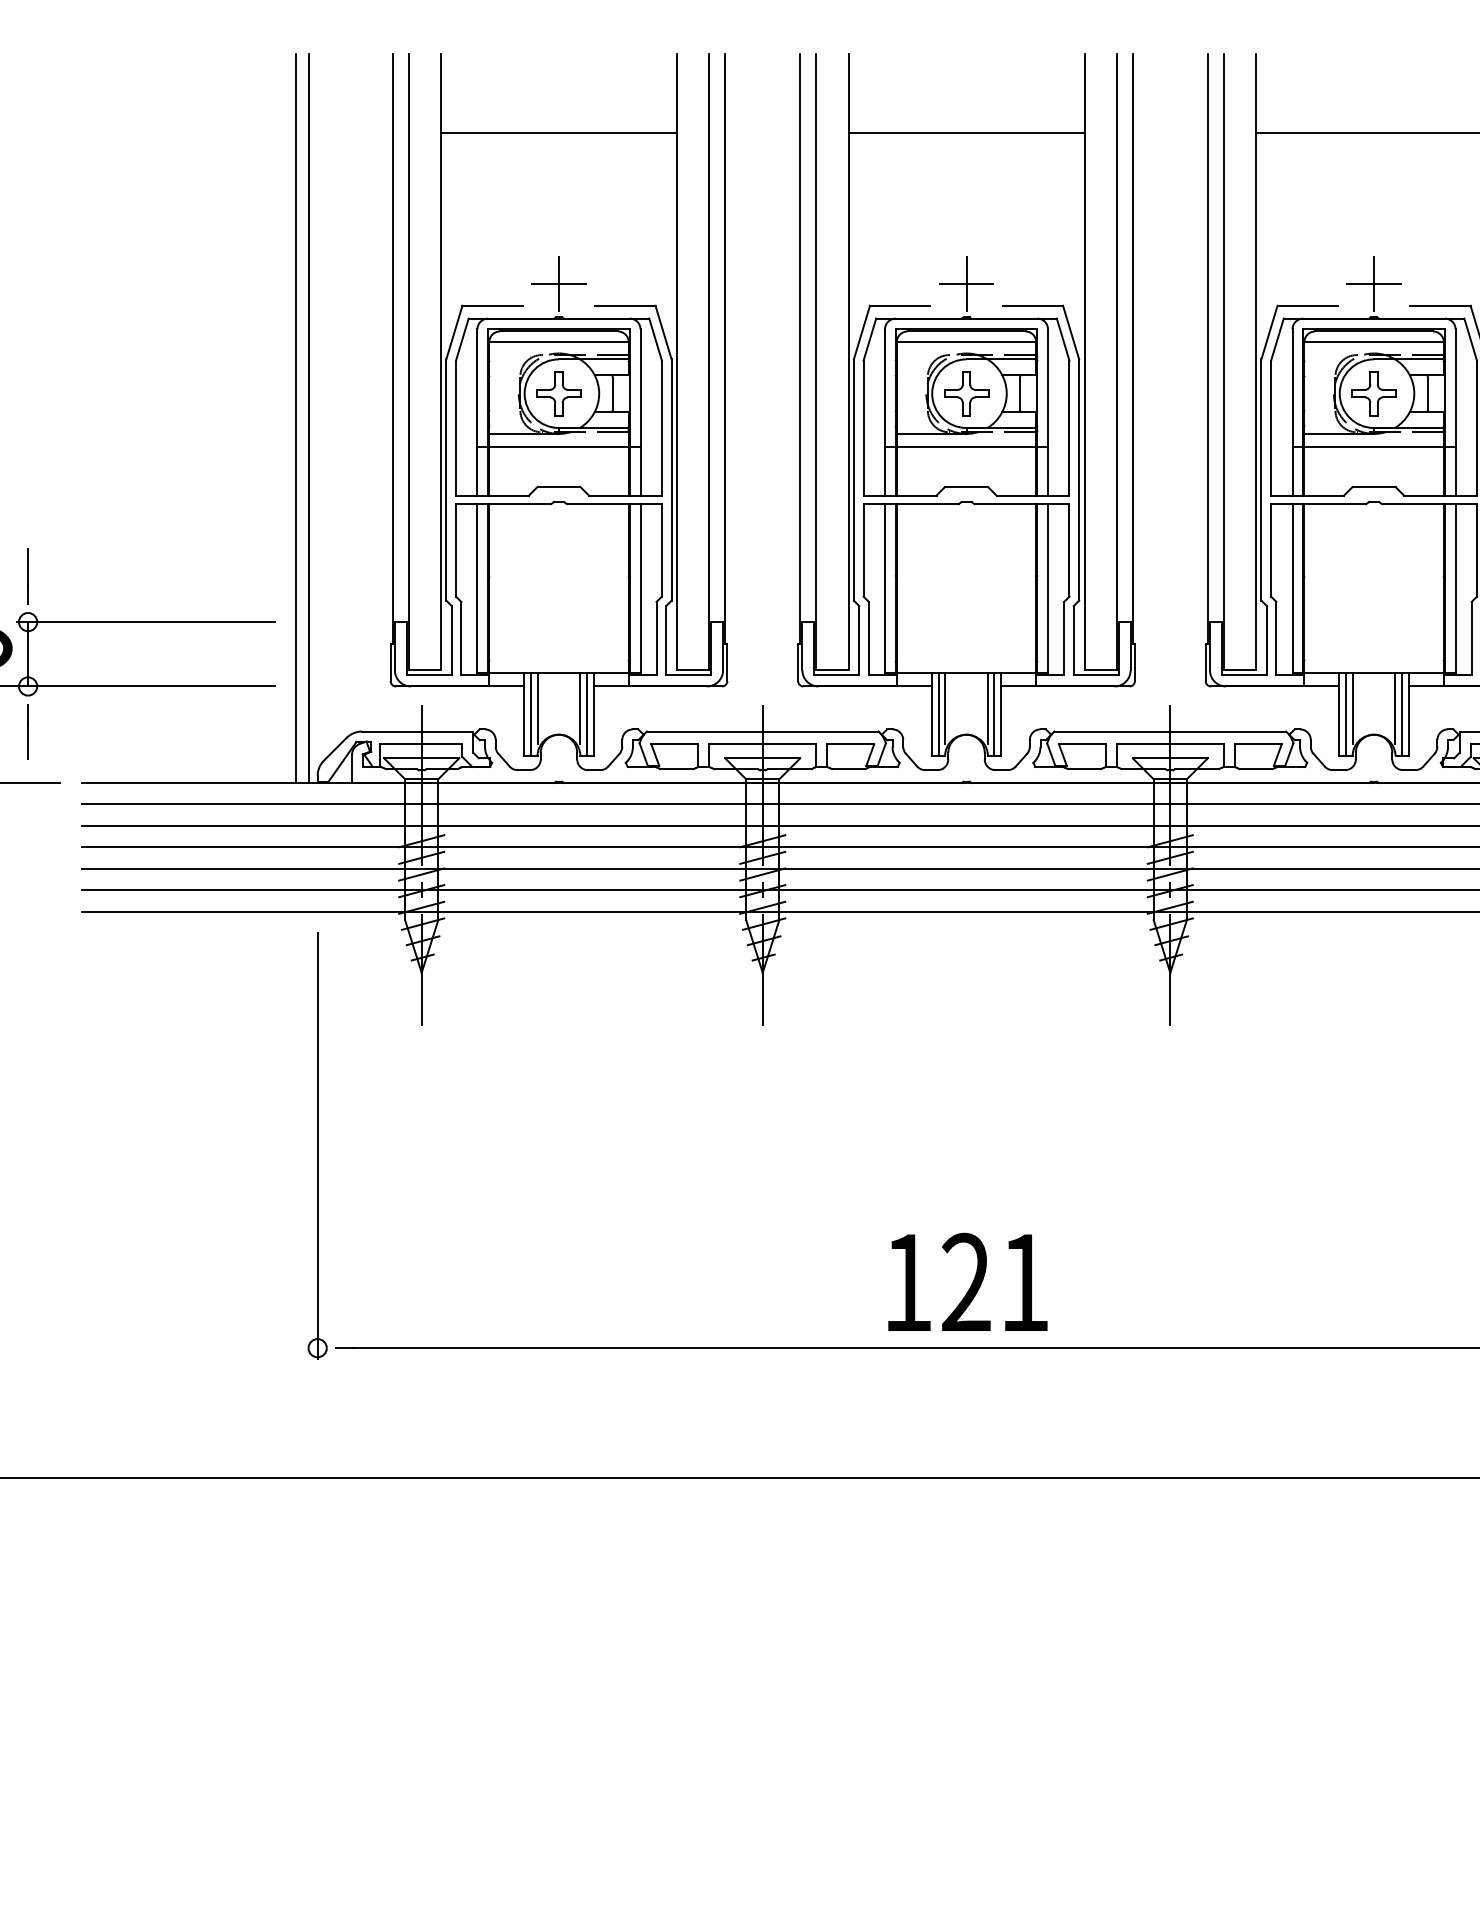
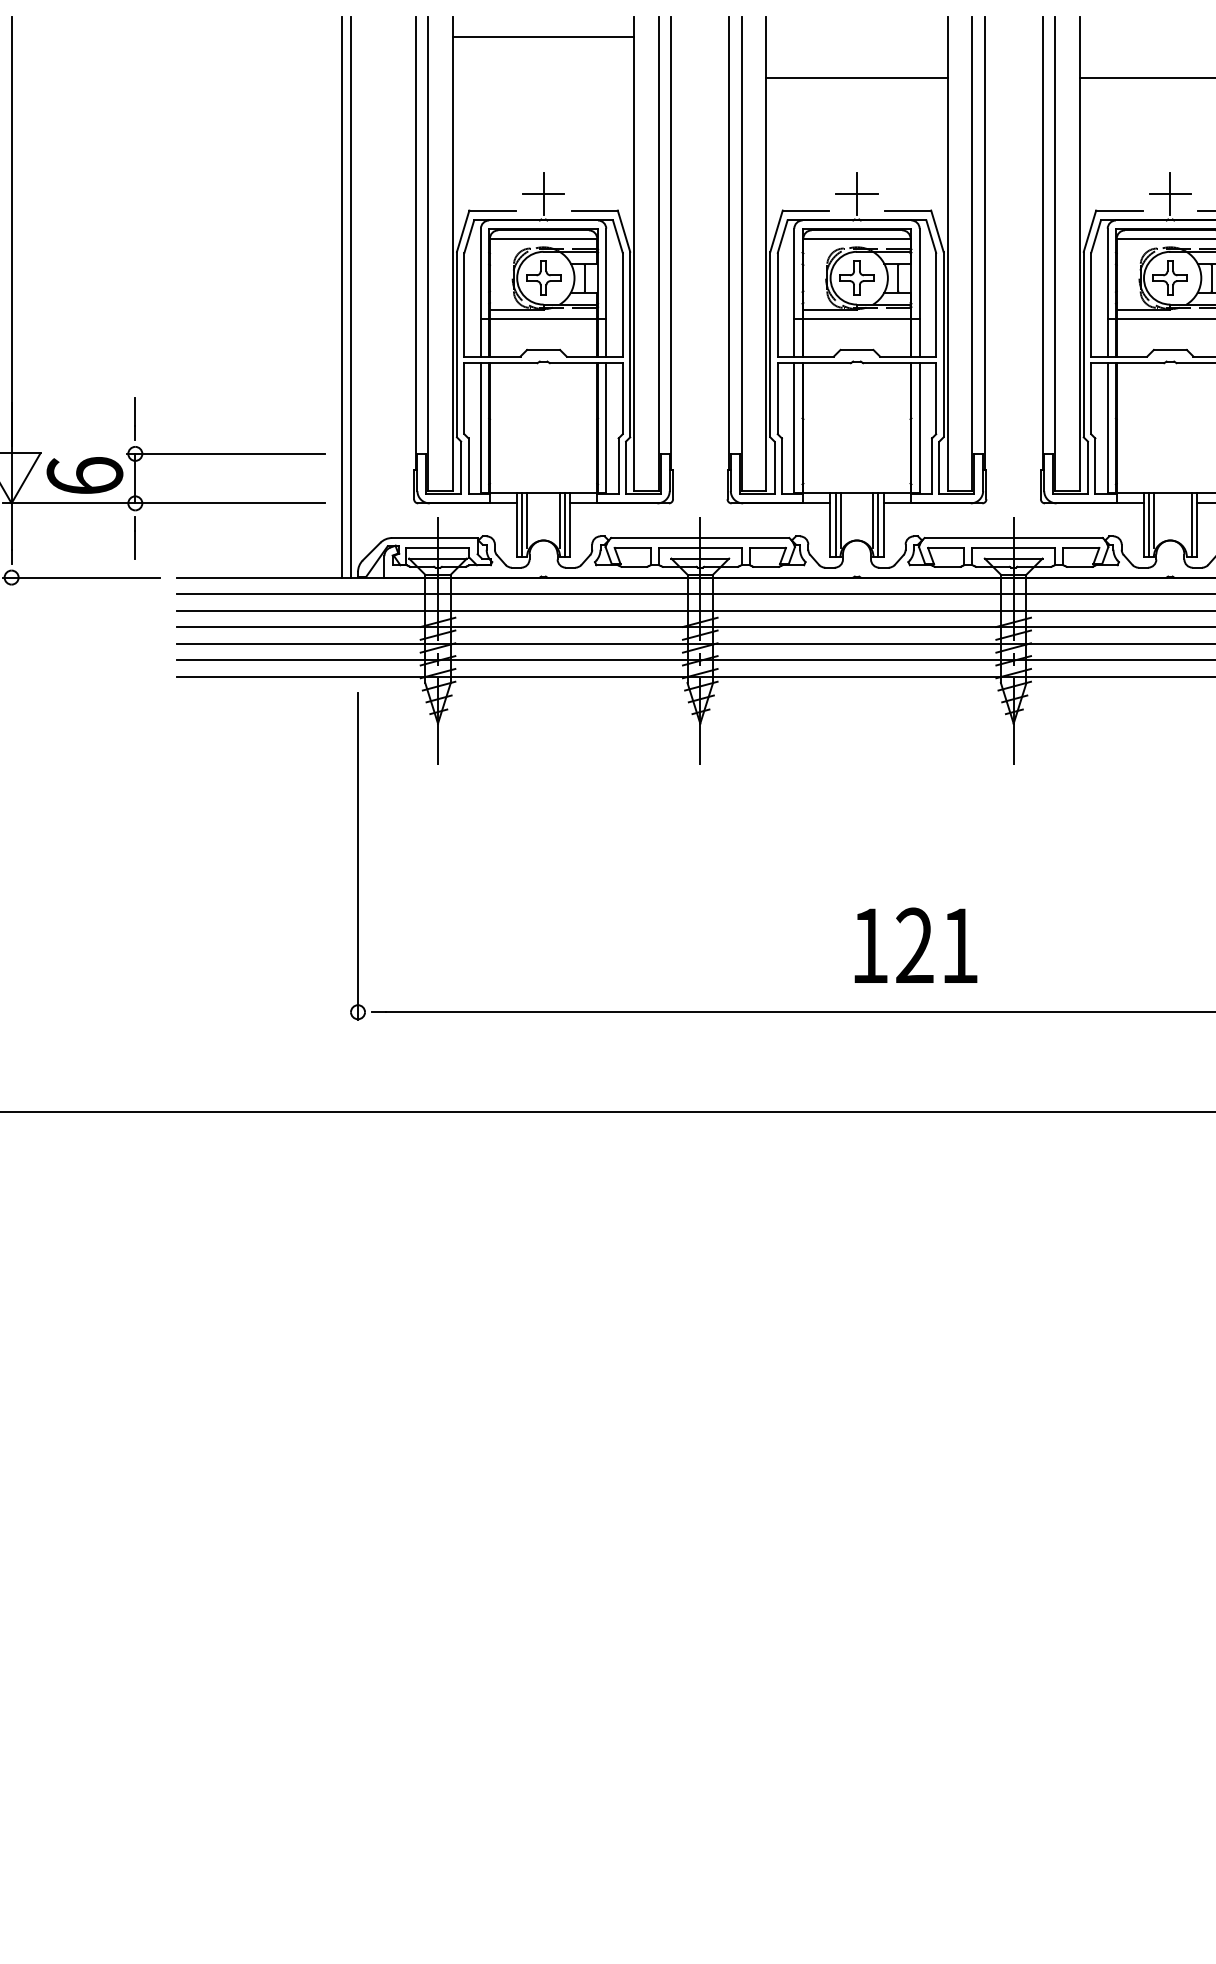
line: (558, 132) -> (543, 36), moved
line: (1395, 707) -> (1186, 519), removed
text: (967, 1280) -> (915, 944), moved

